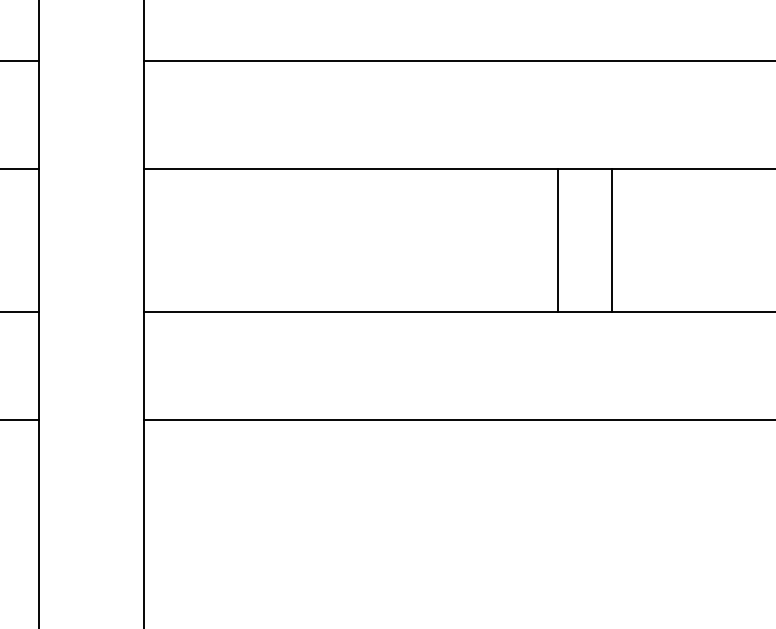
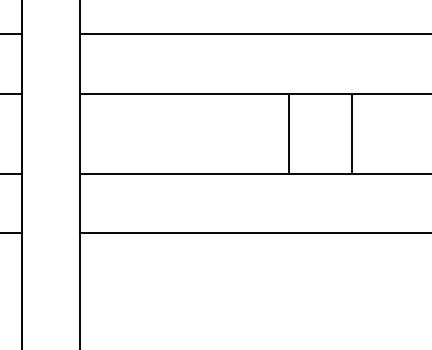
line: (557, 239) -> (289, 133), moved
line: (611, 239) -> (352, 133), moved

